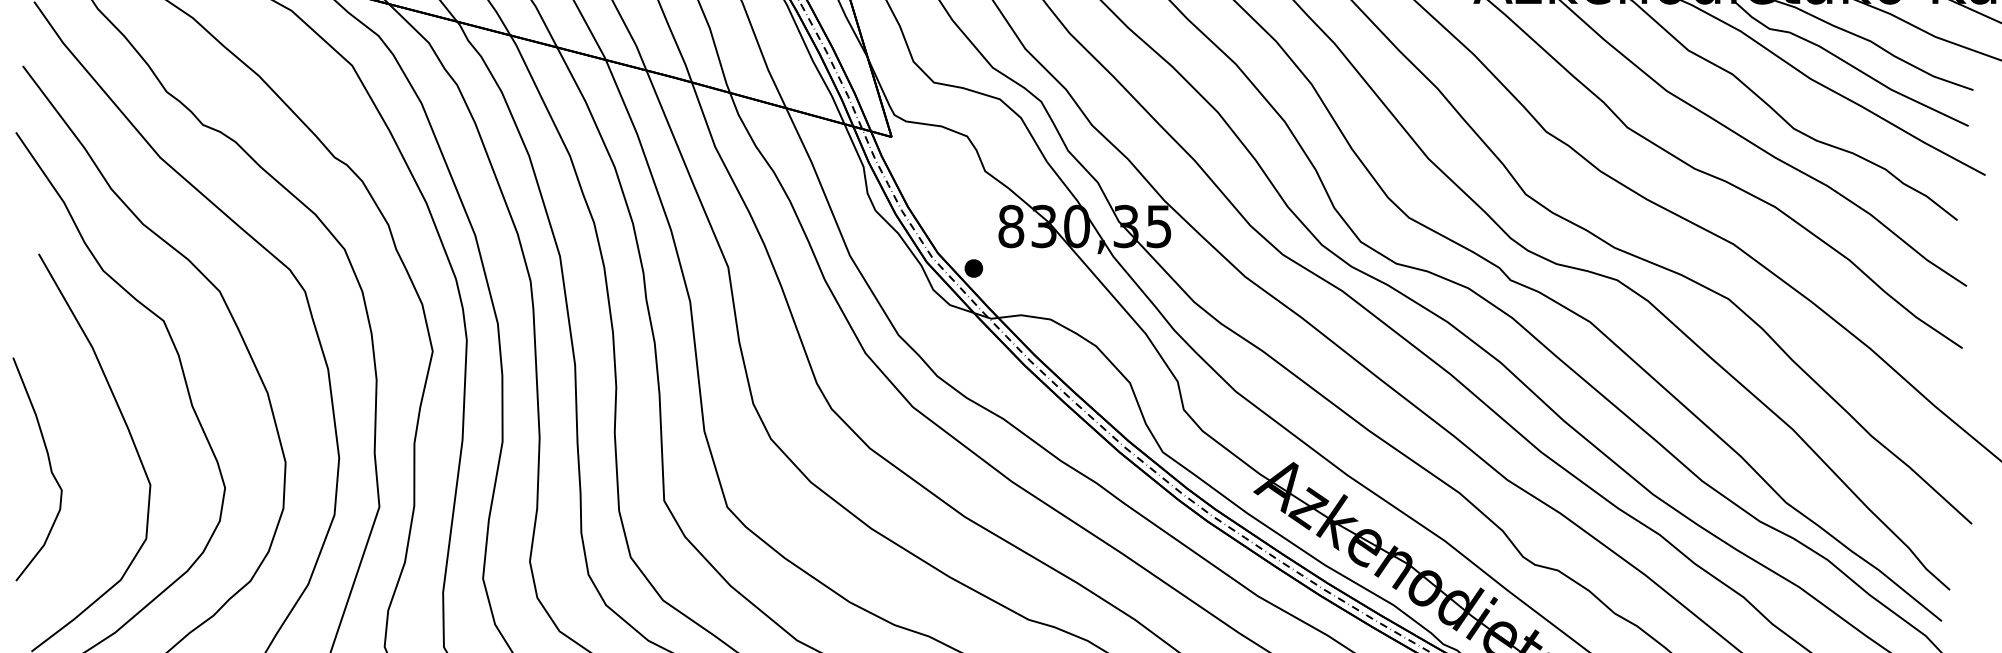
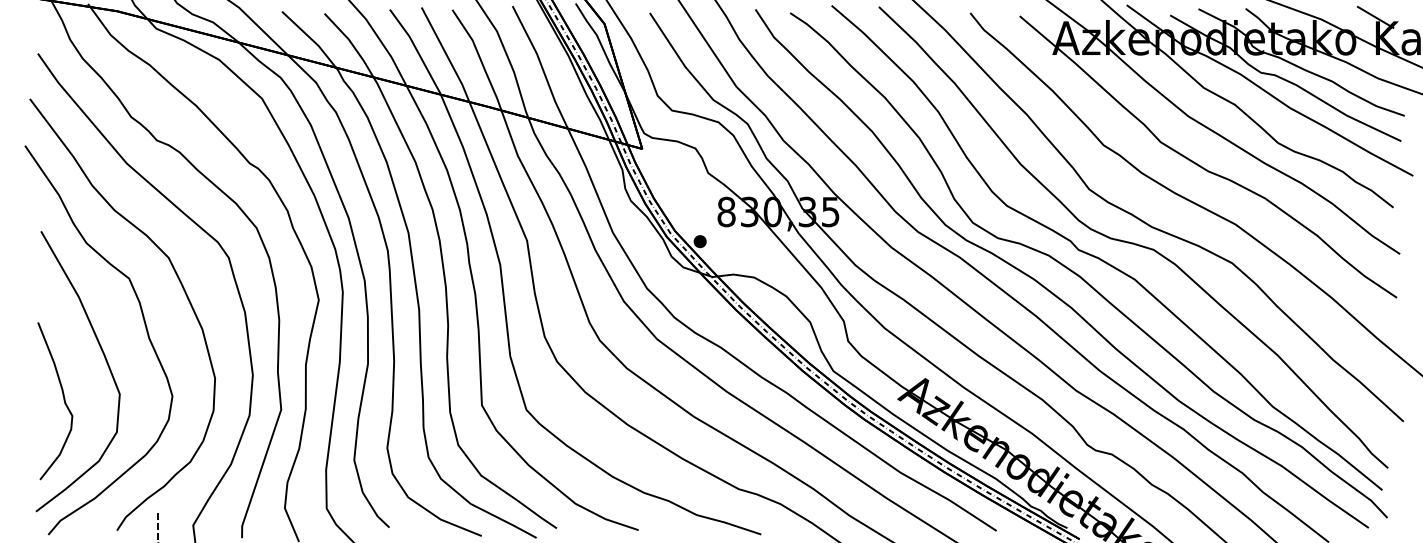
curve: (49, 468) -> (63, 400), moved

